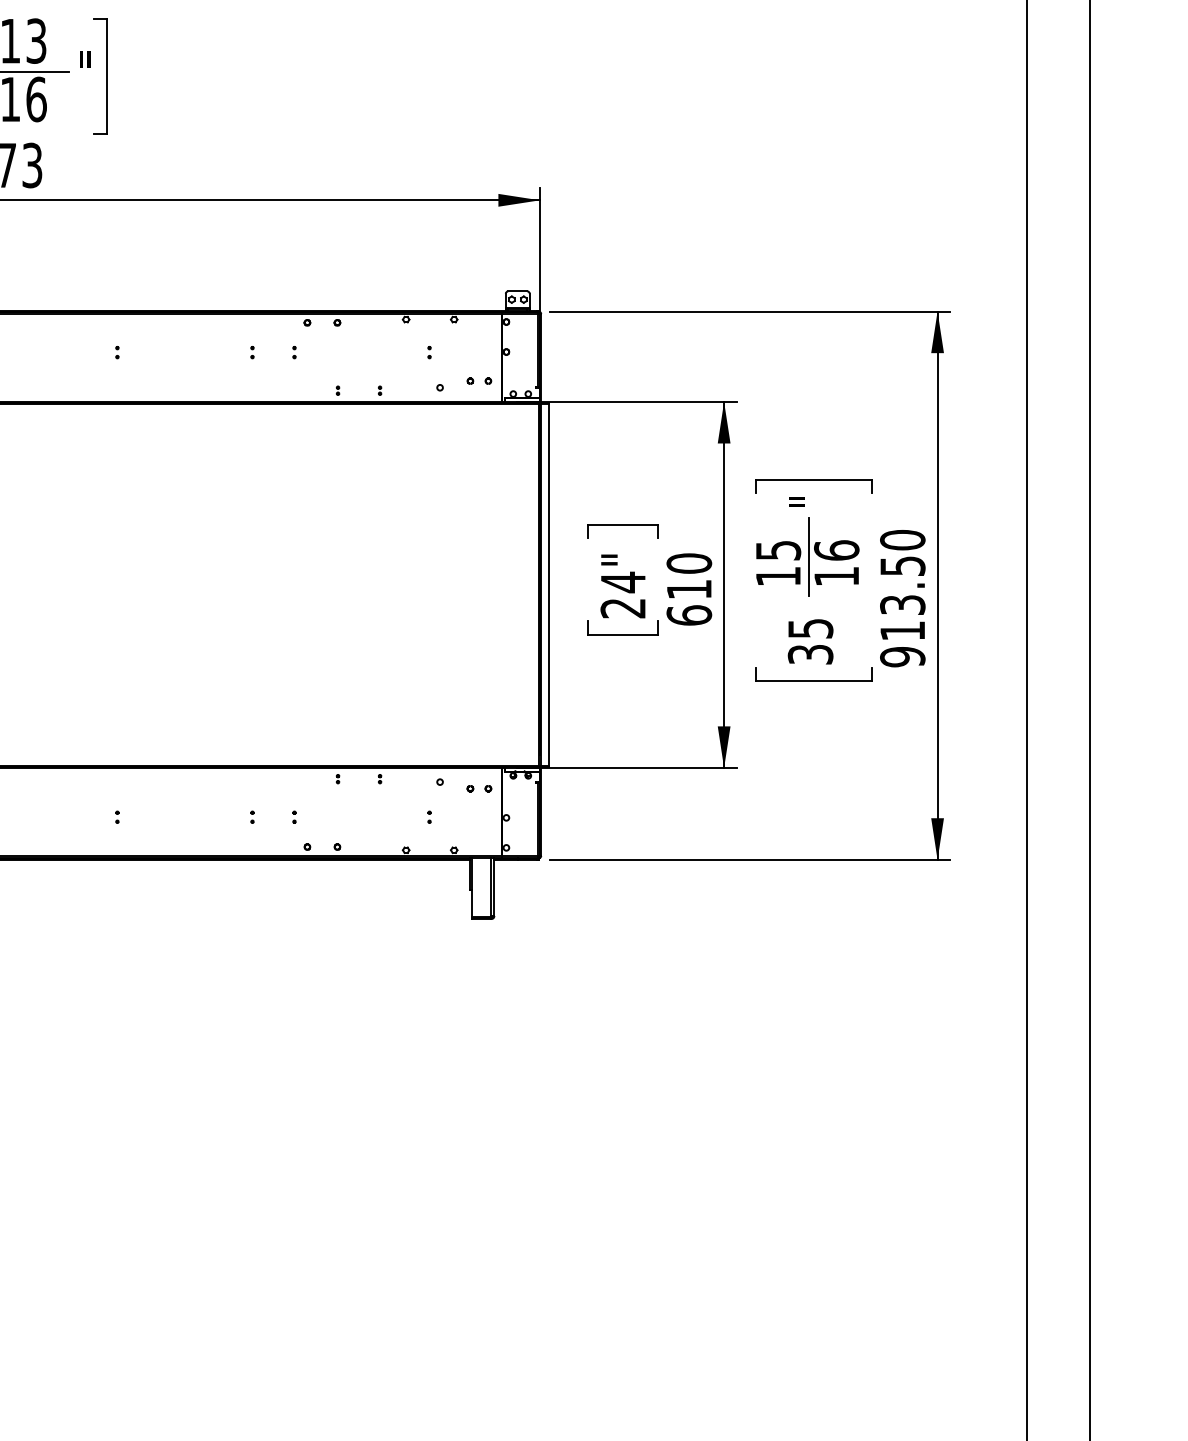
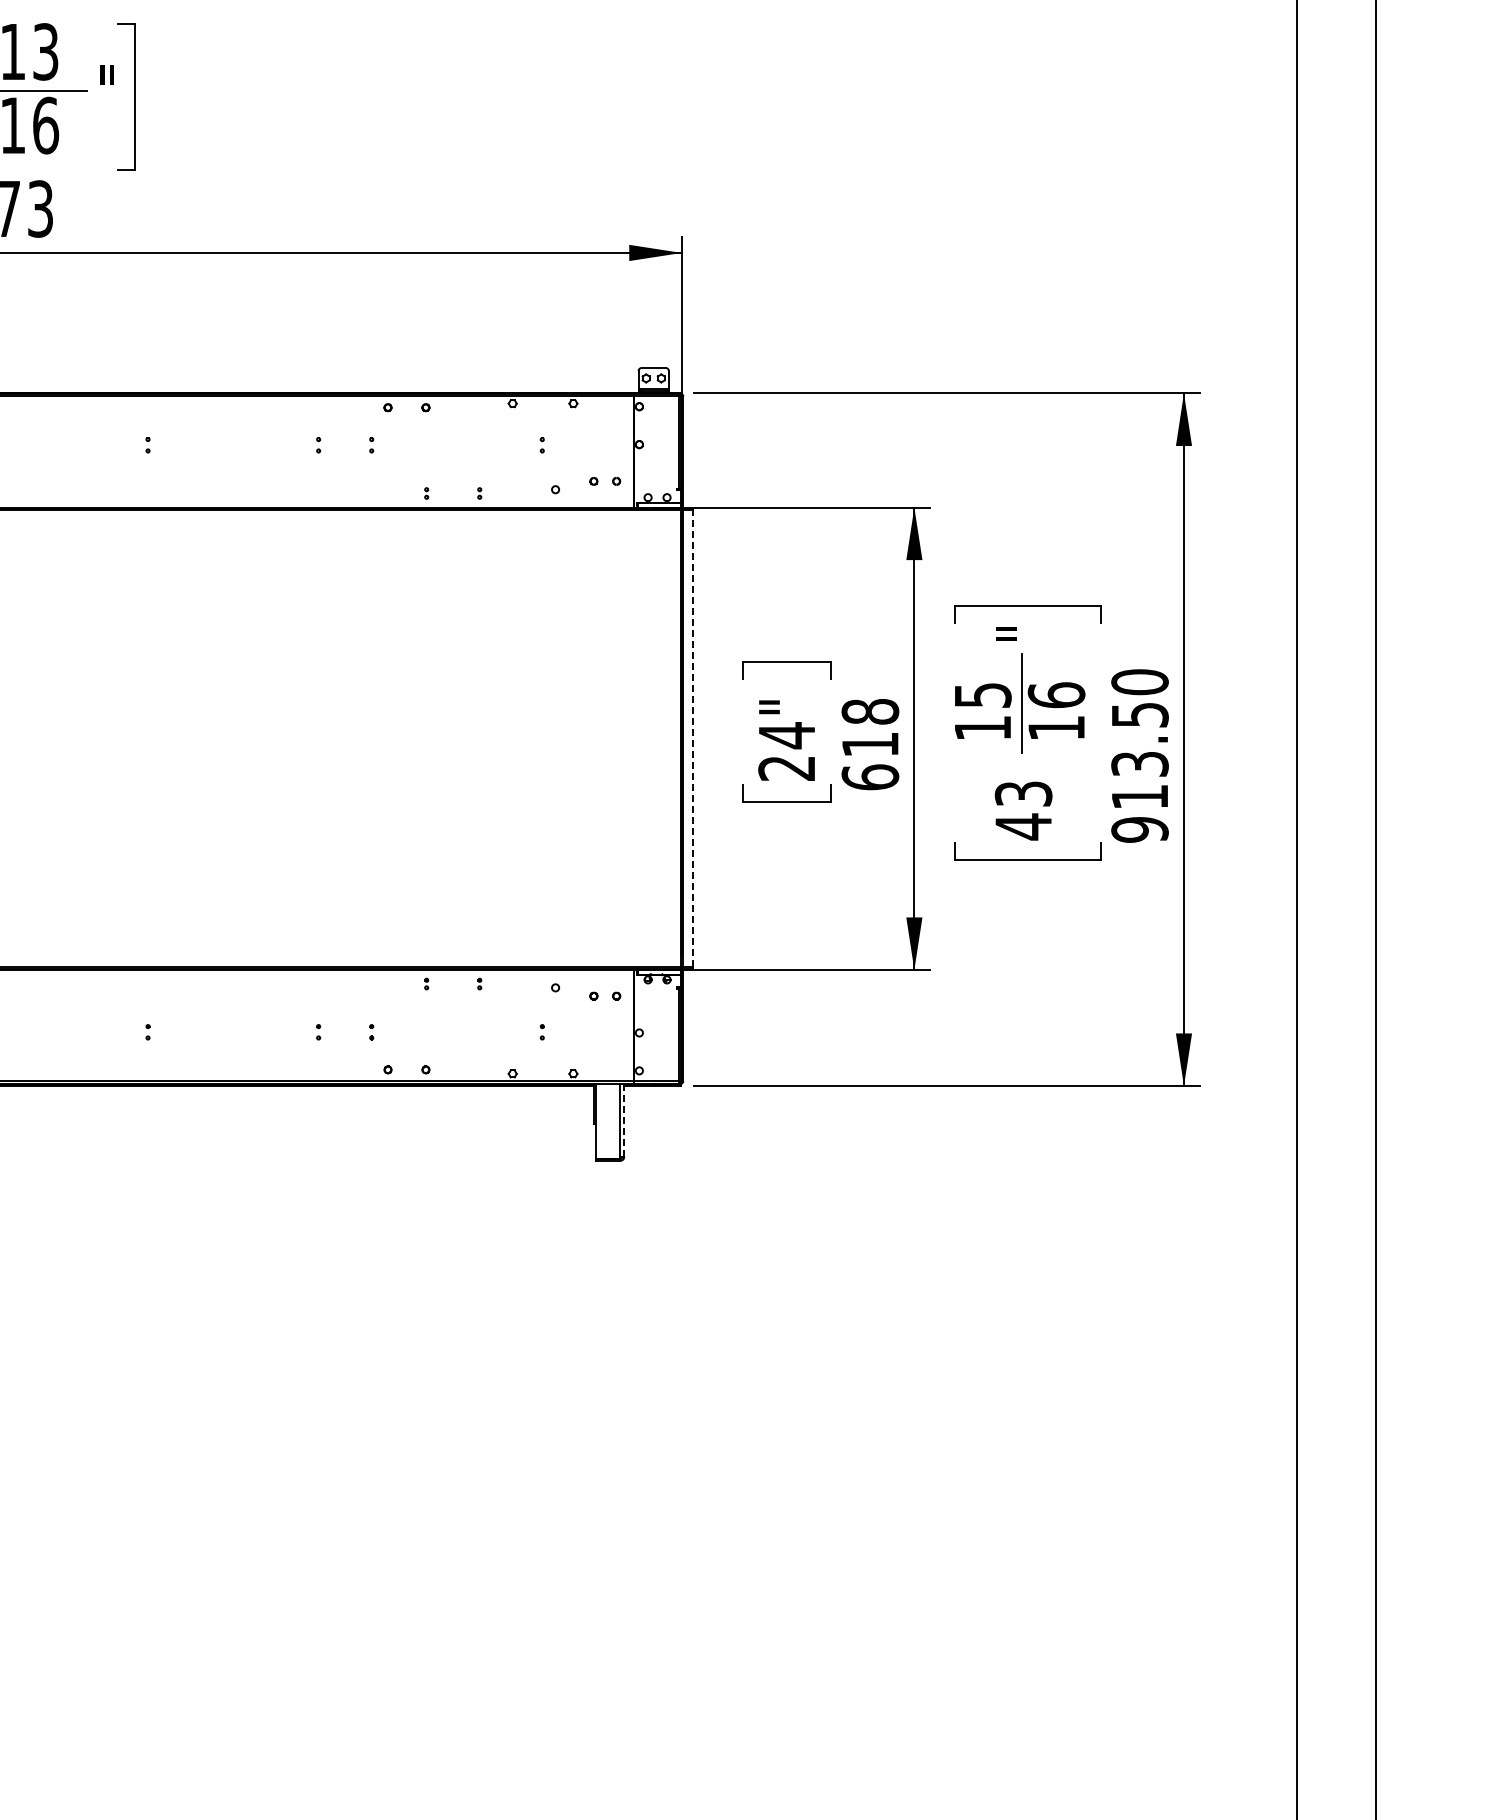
text: (689, 563) -> (870, 711), 610 -> 618
line: (549, 584) -> (693, 738), solid -> dashed
text: (810, 641) -> (1023, 810), 35 -> 43
line: (494, 887) -> (624, 1120), solid -> dashed

